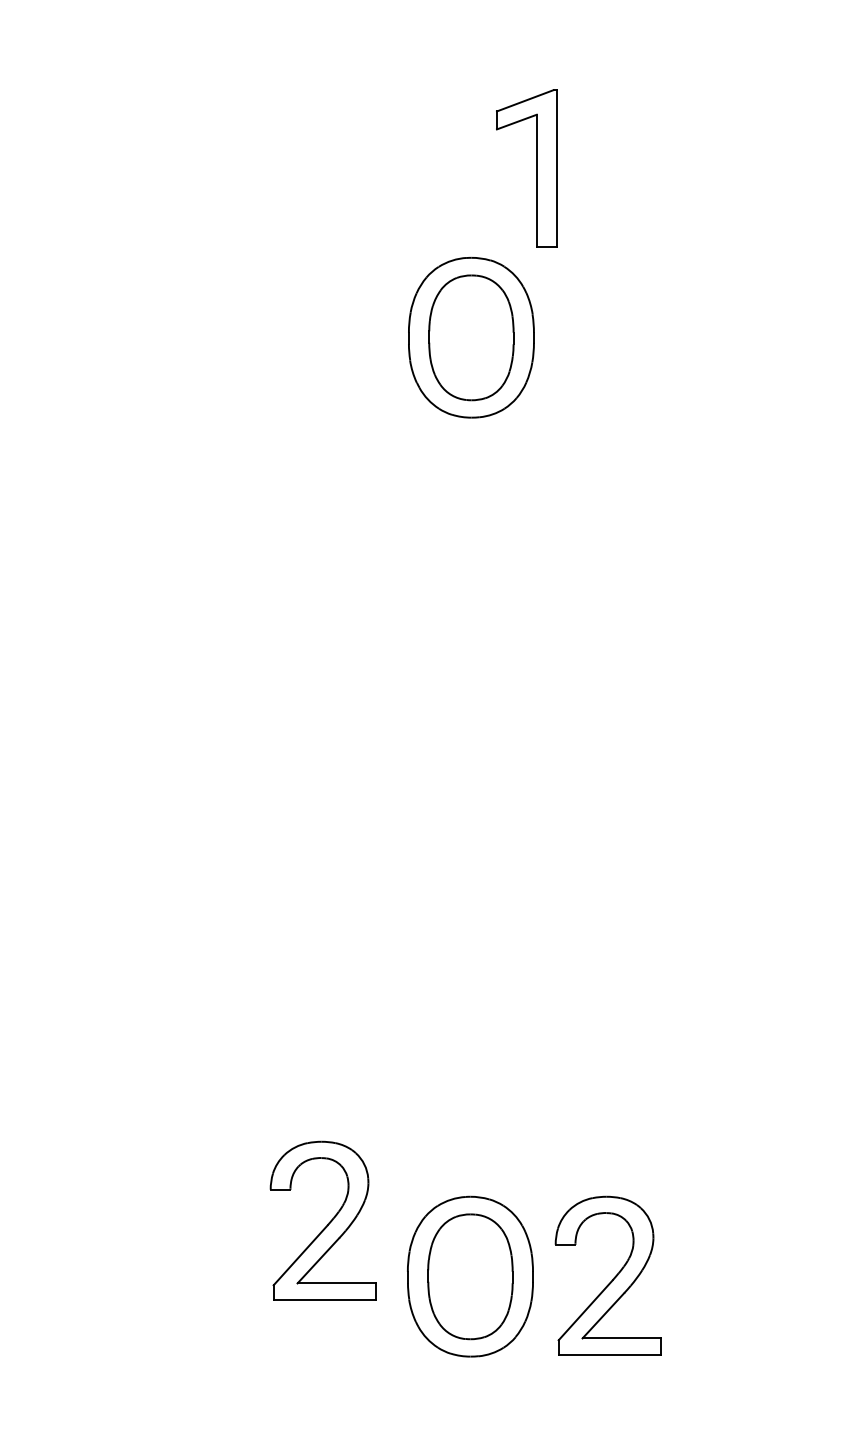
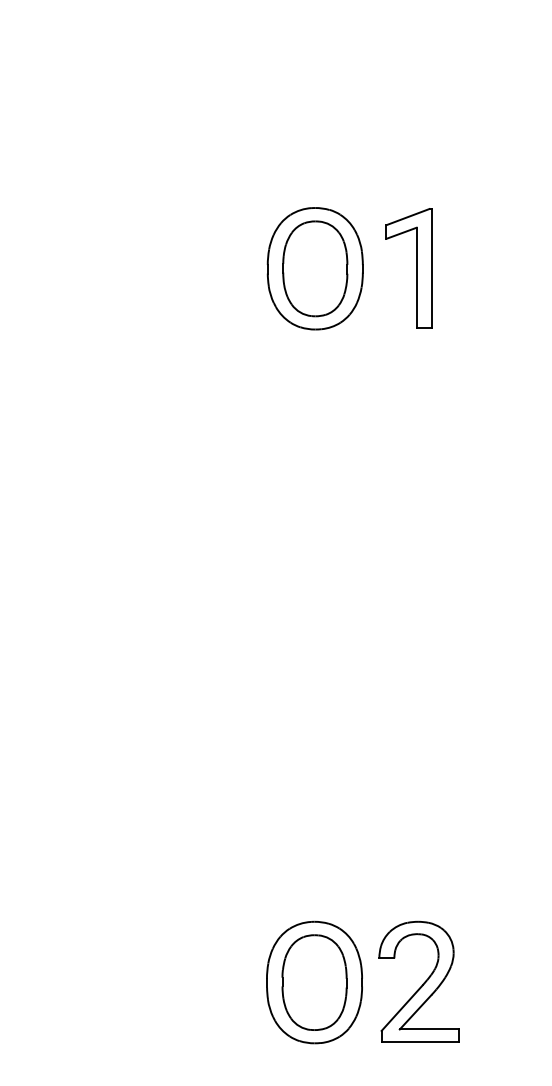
part: (536, 168) -> (416, 268), moved
part: (328, 1222) -> (206, 941), removed

